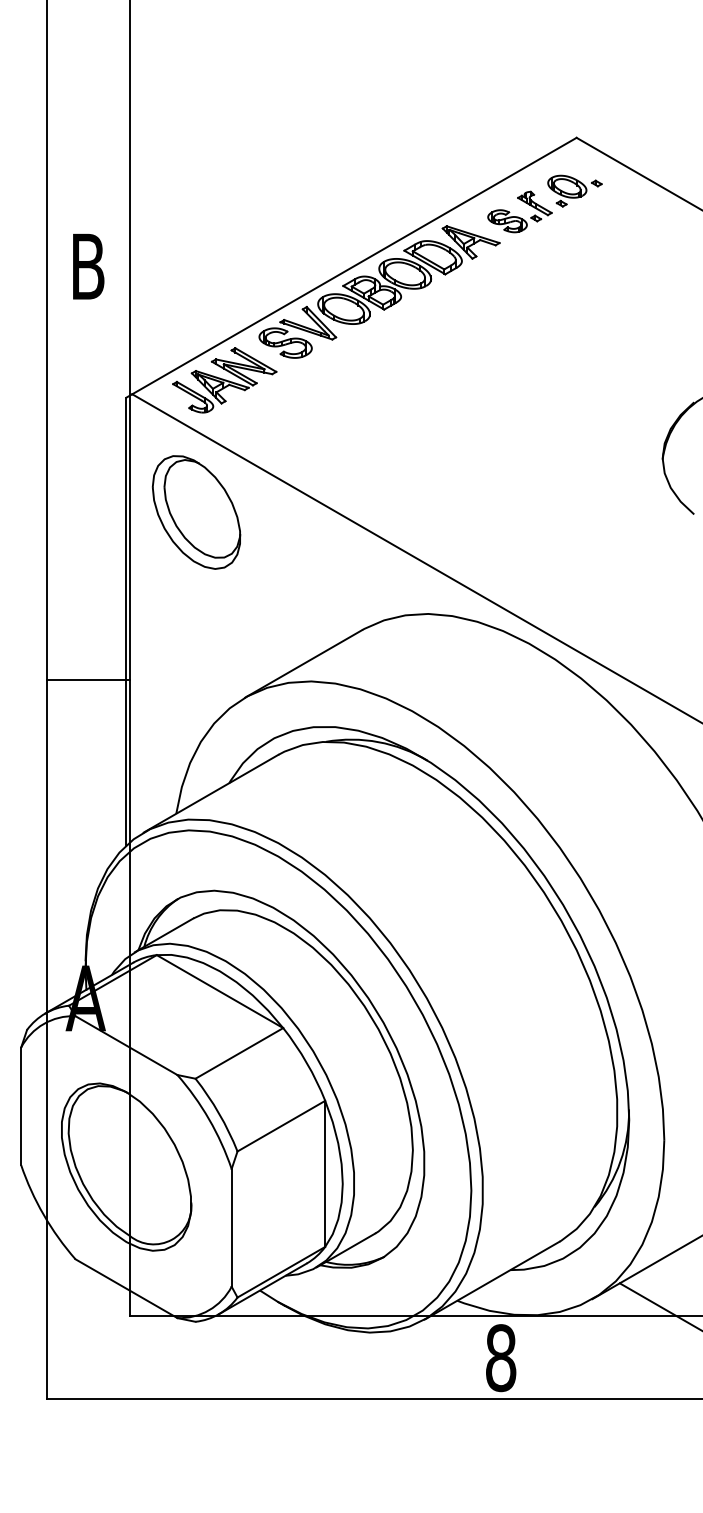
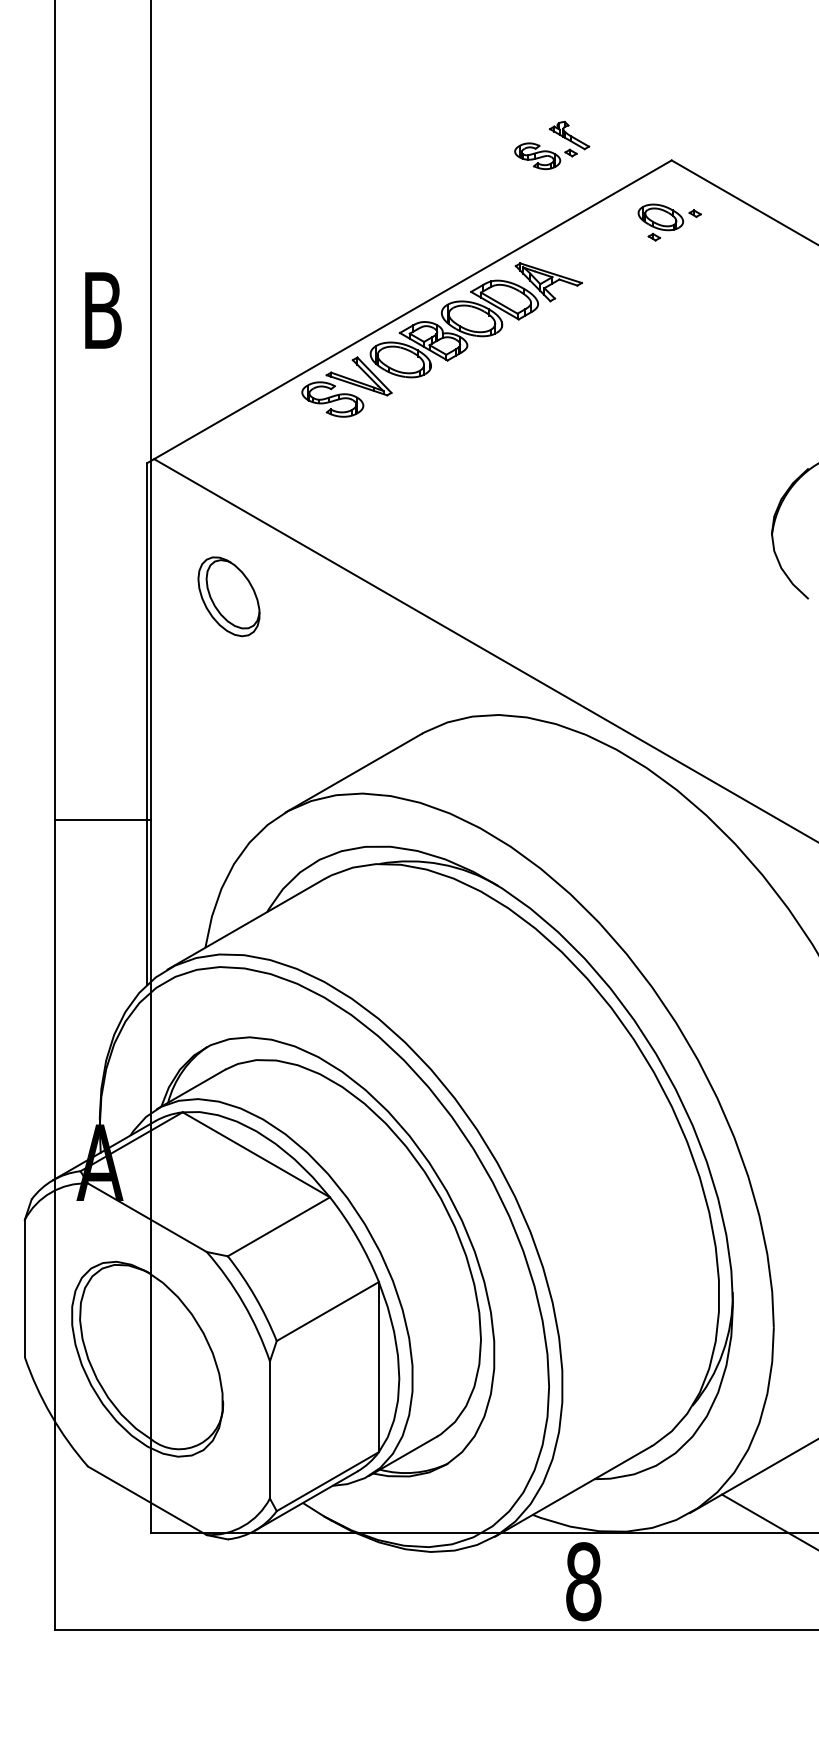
part: (519, 211) -> (551, 144), moved
part: (224, 380) -> (261, 443), removed
part: (196, 512) -> (228, 596), size x0.6
line: (88, 679) -> (103, 819), moved

